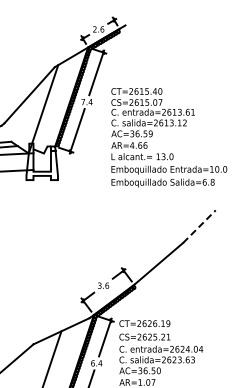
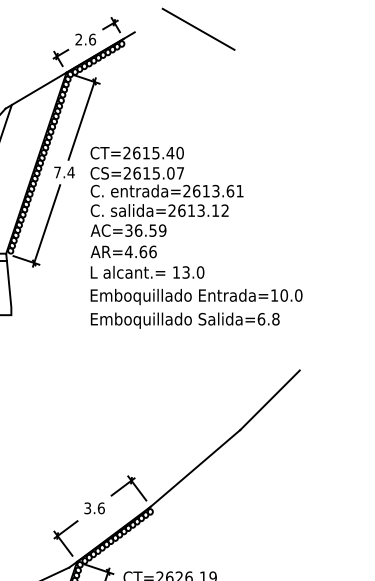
line: (160, 23) -> (198, 28), added
text: (169, 137) -> (196, 237), moved
line: (199, 226) -> (270, 400), dashed -> solid

